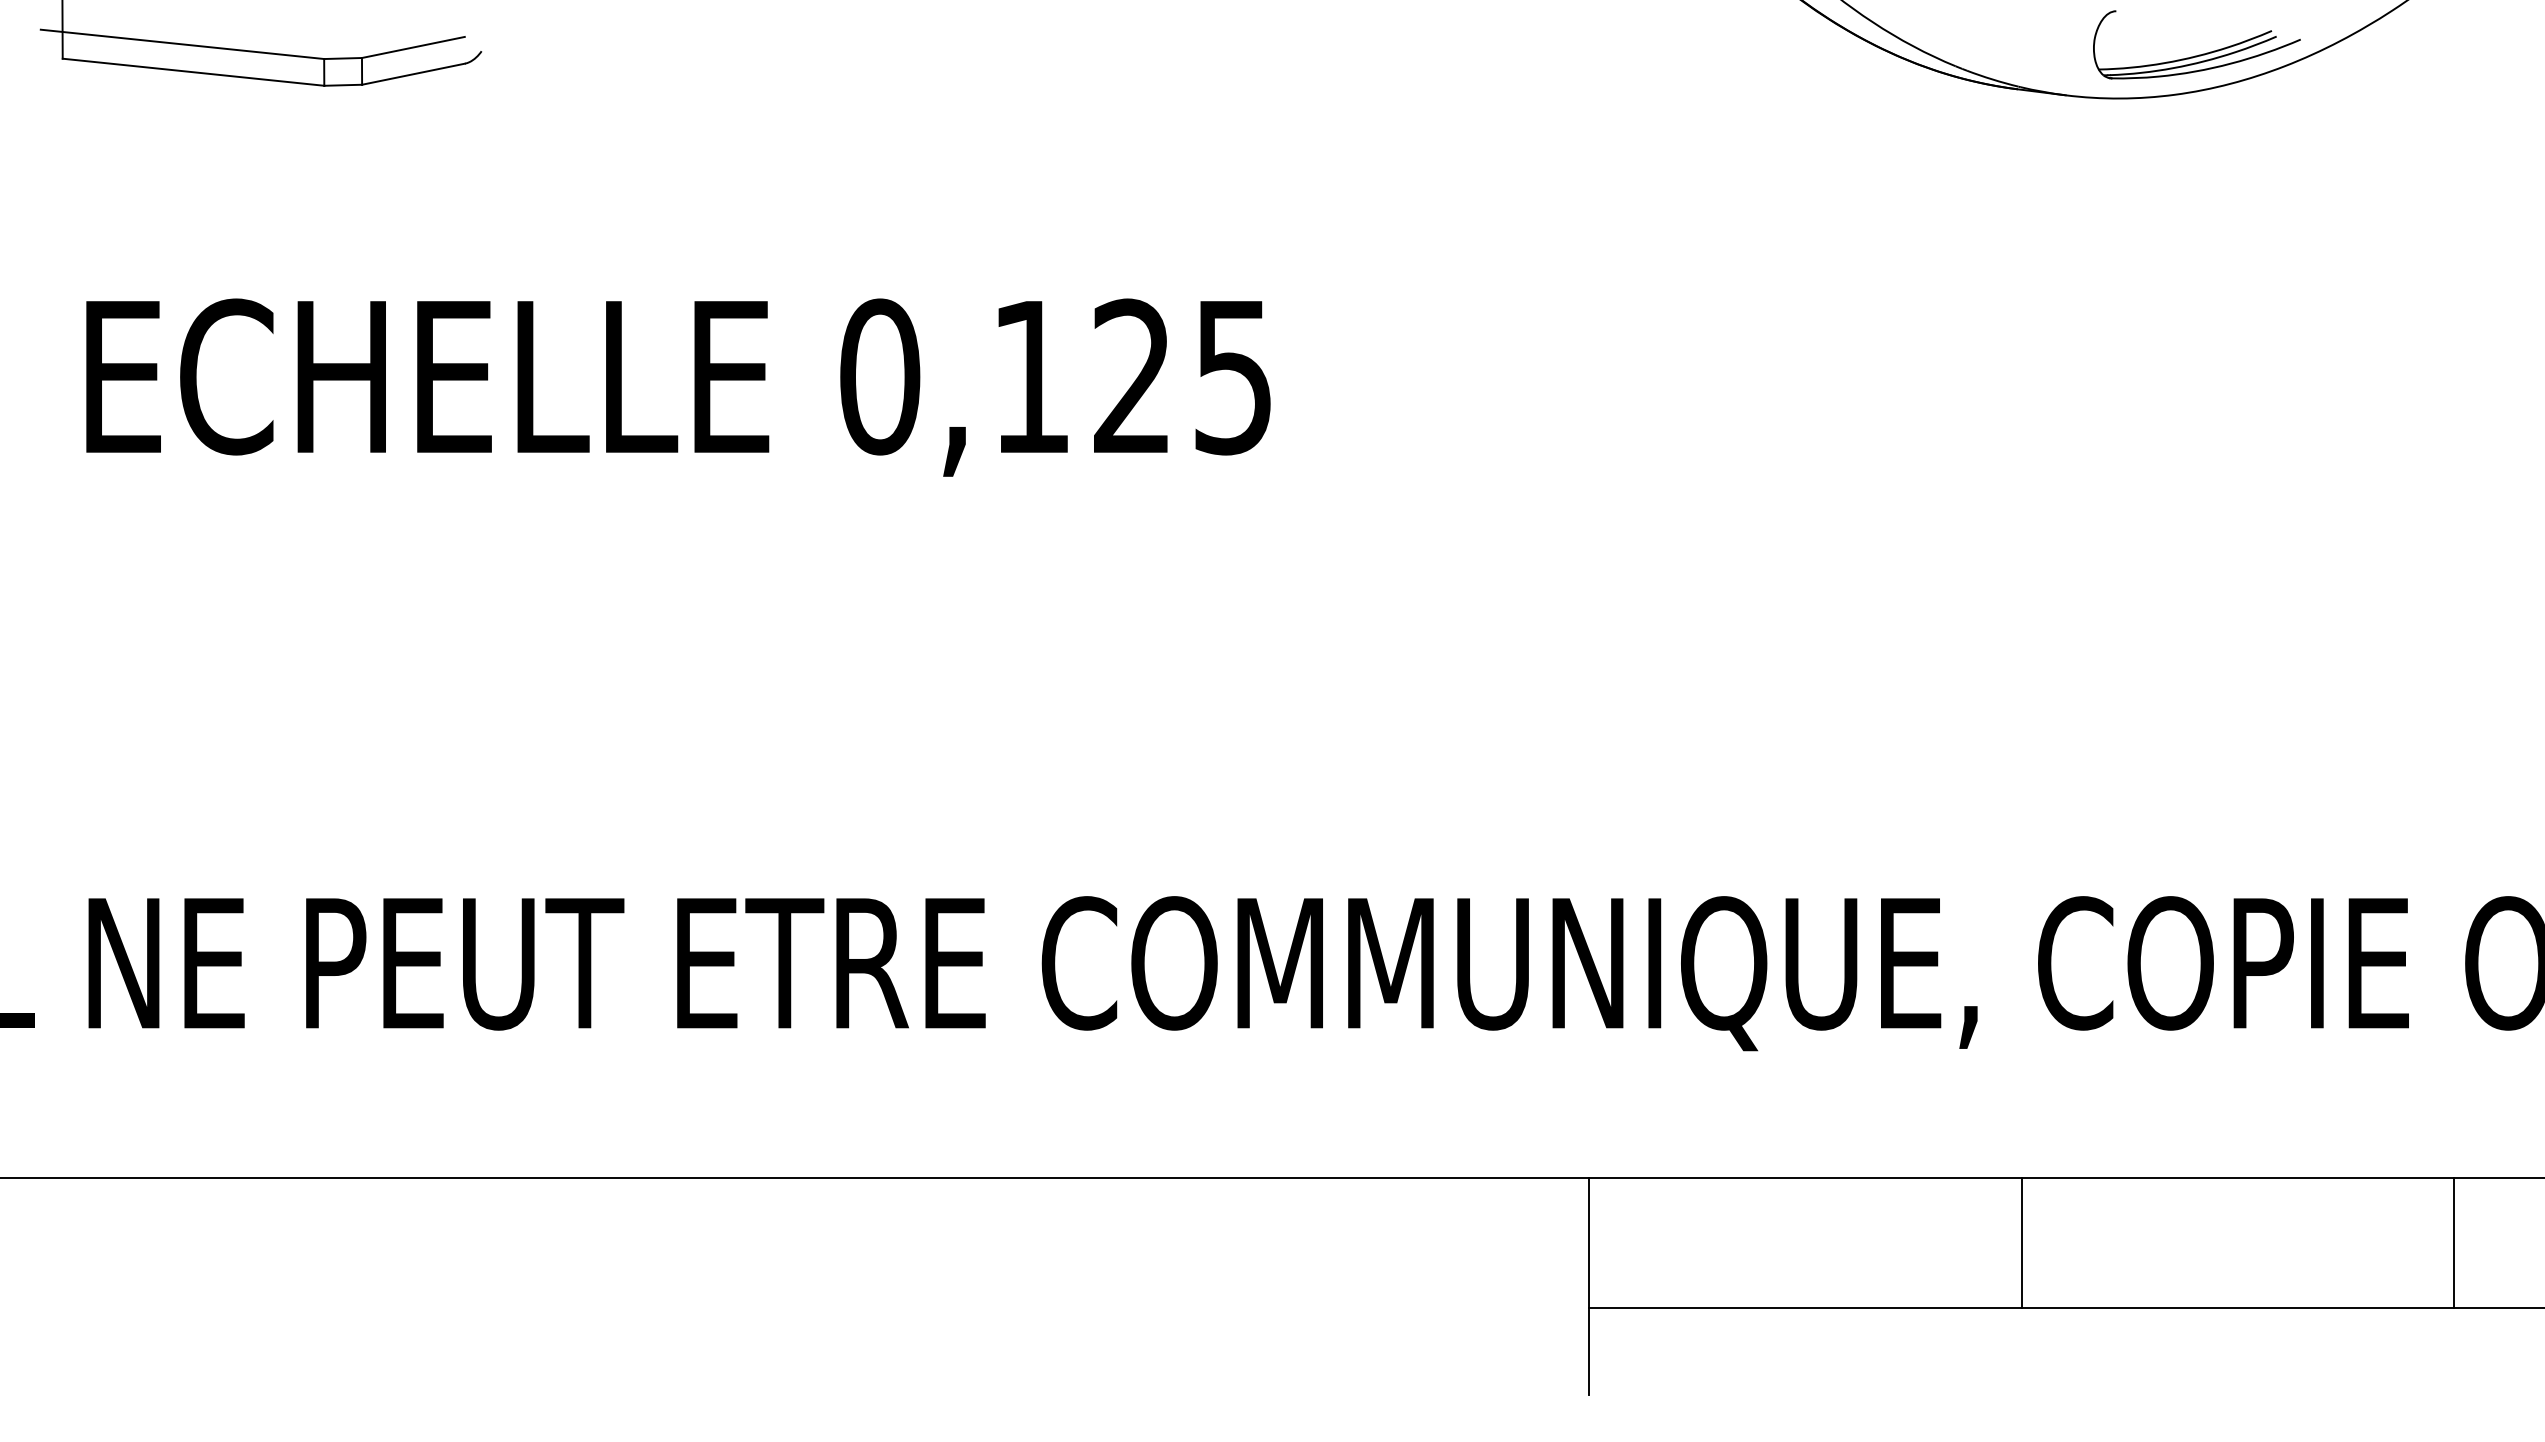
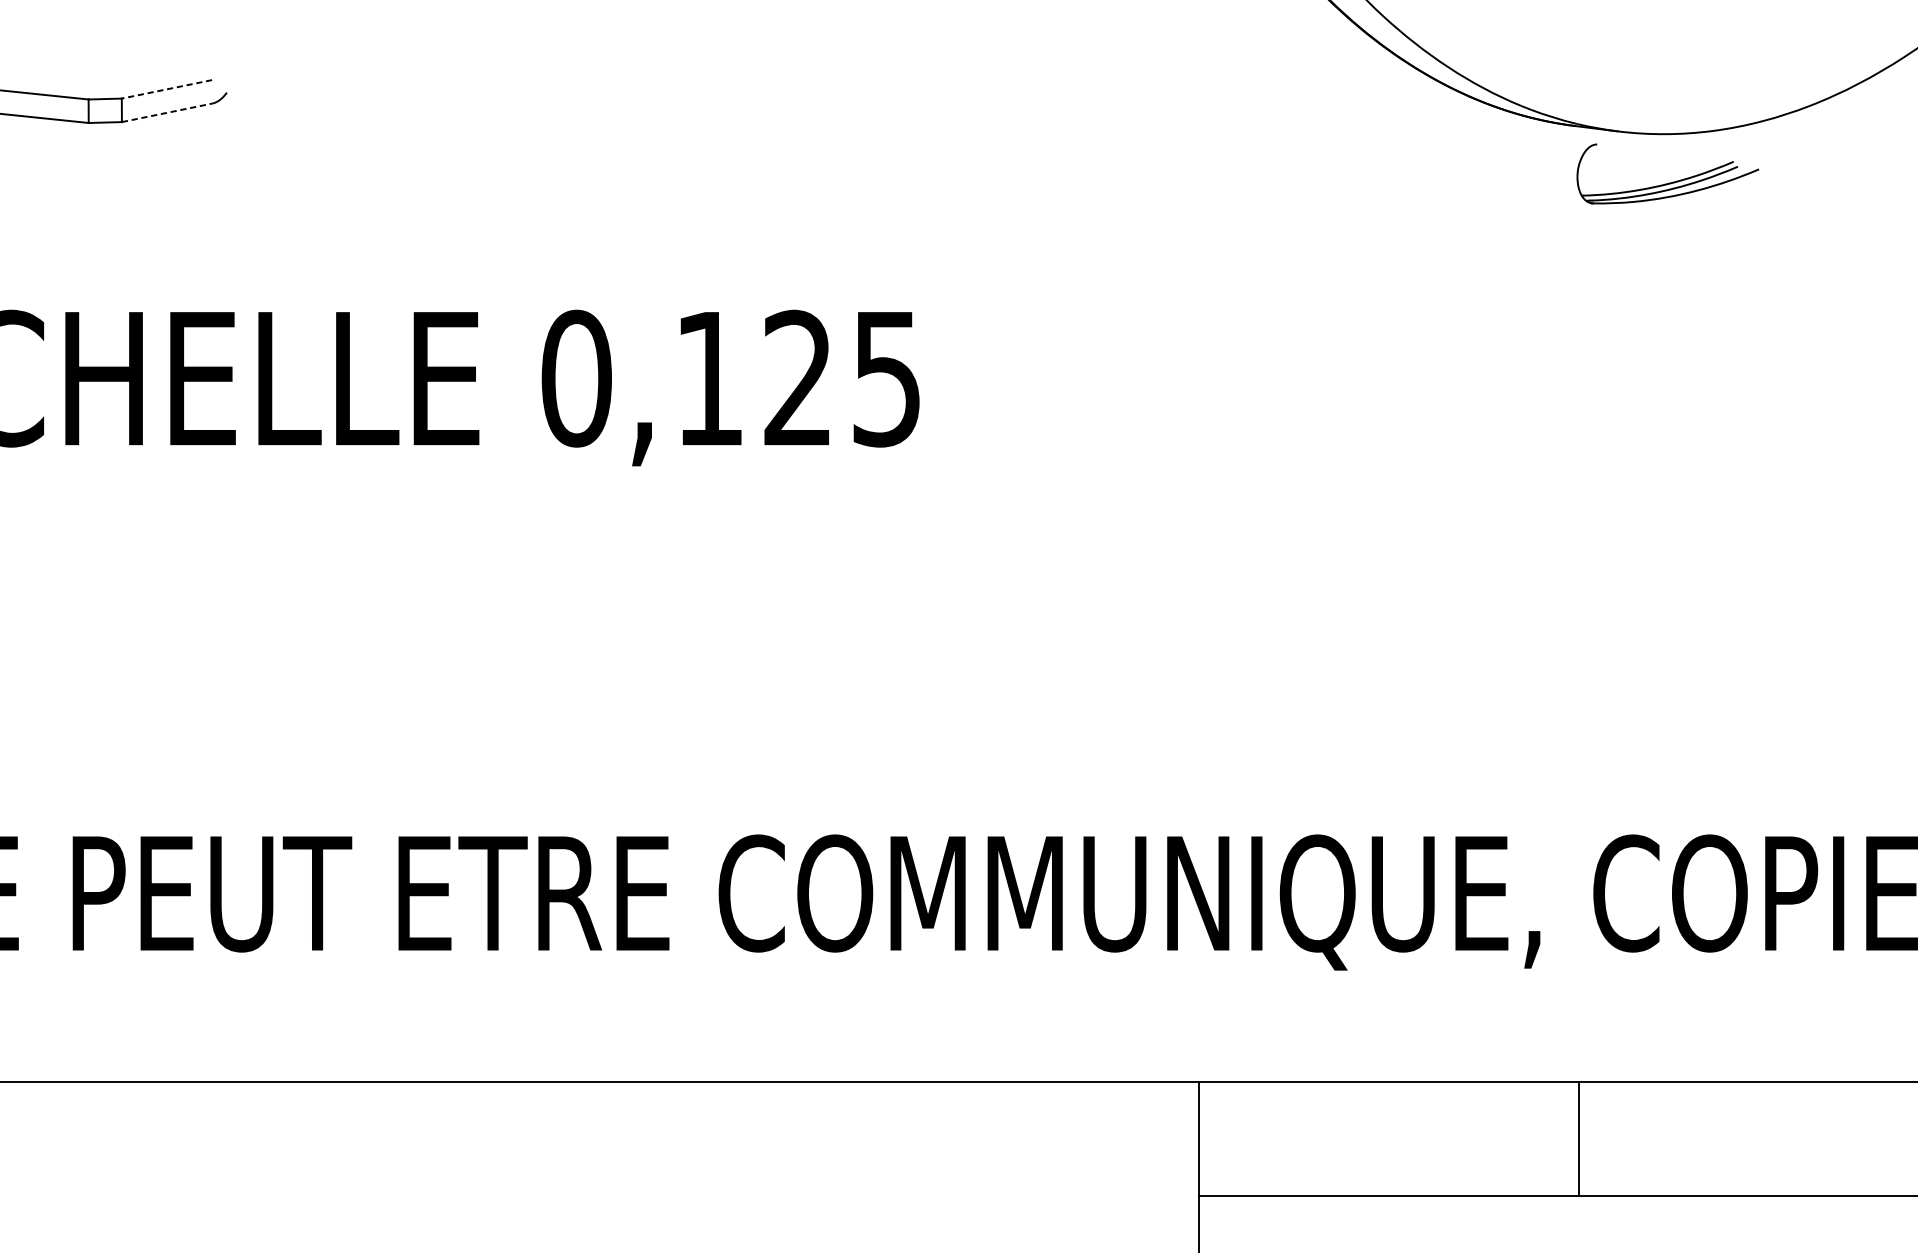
line: (412, 47) -> (166, 89), solid -> dashed
part: (2199, 54) -> (1670, 182), moved
line: (414, 74) -> (167, 113), solid -> dashed

